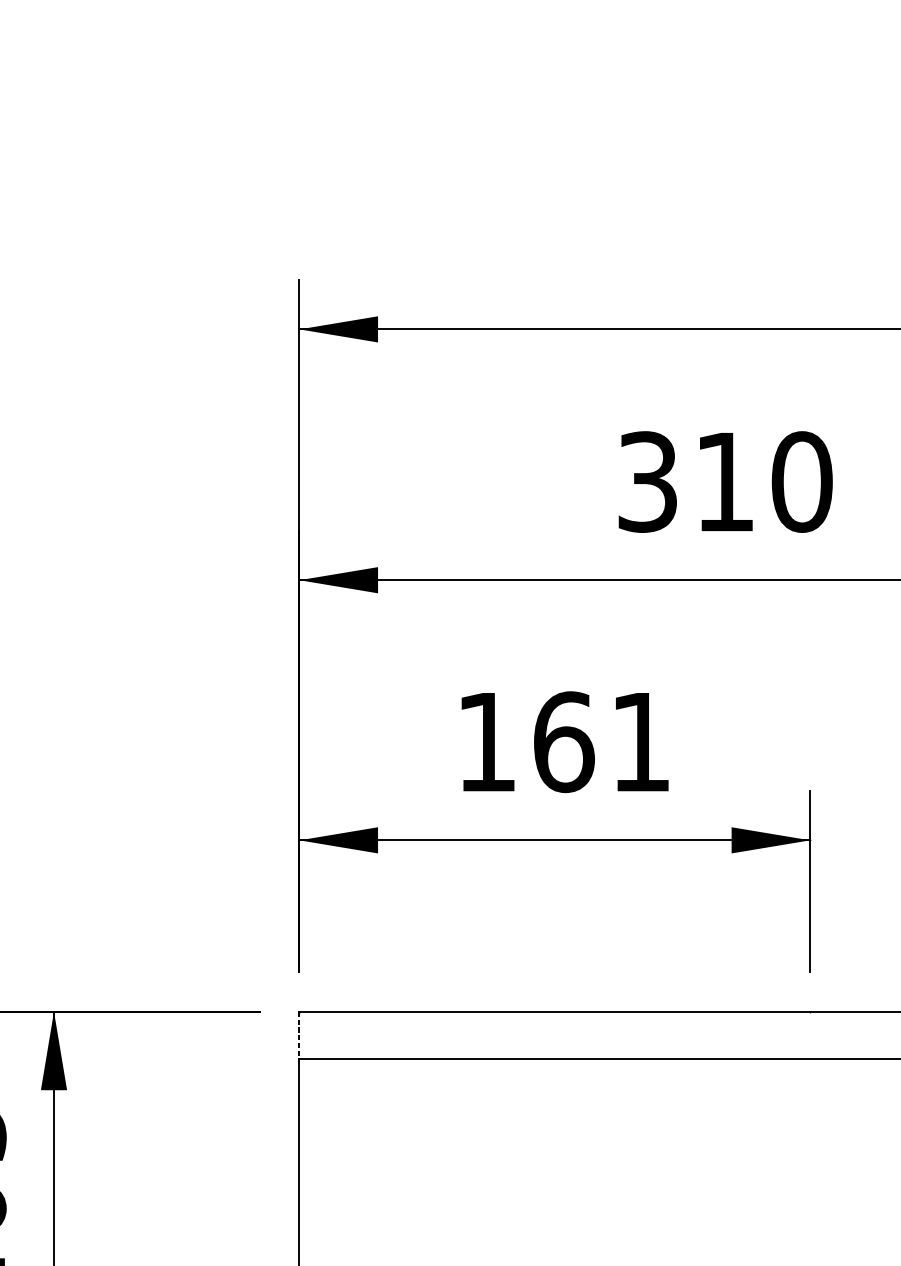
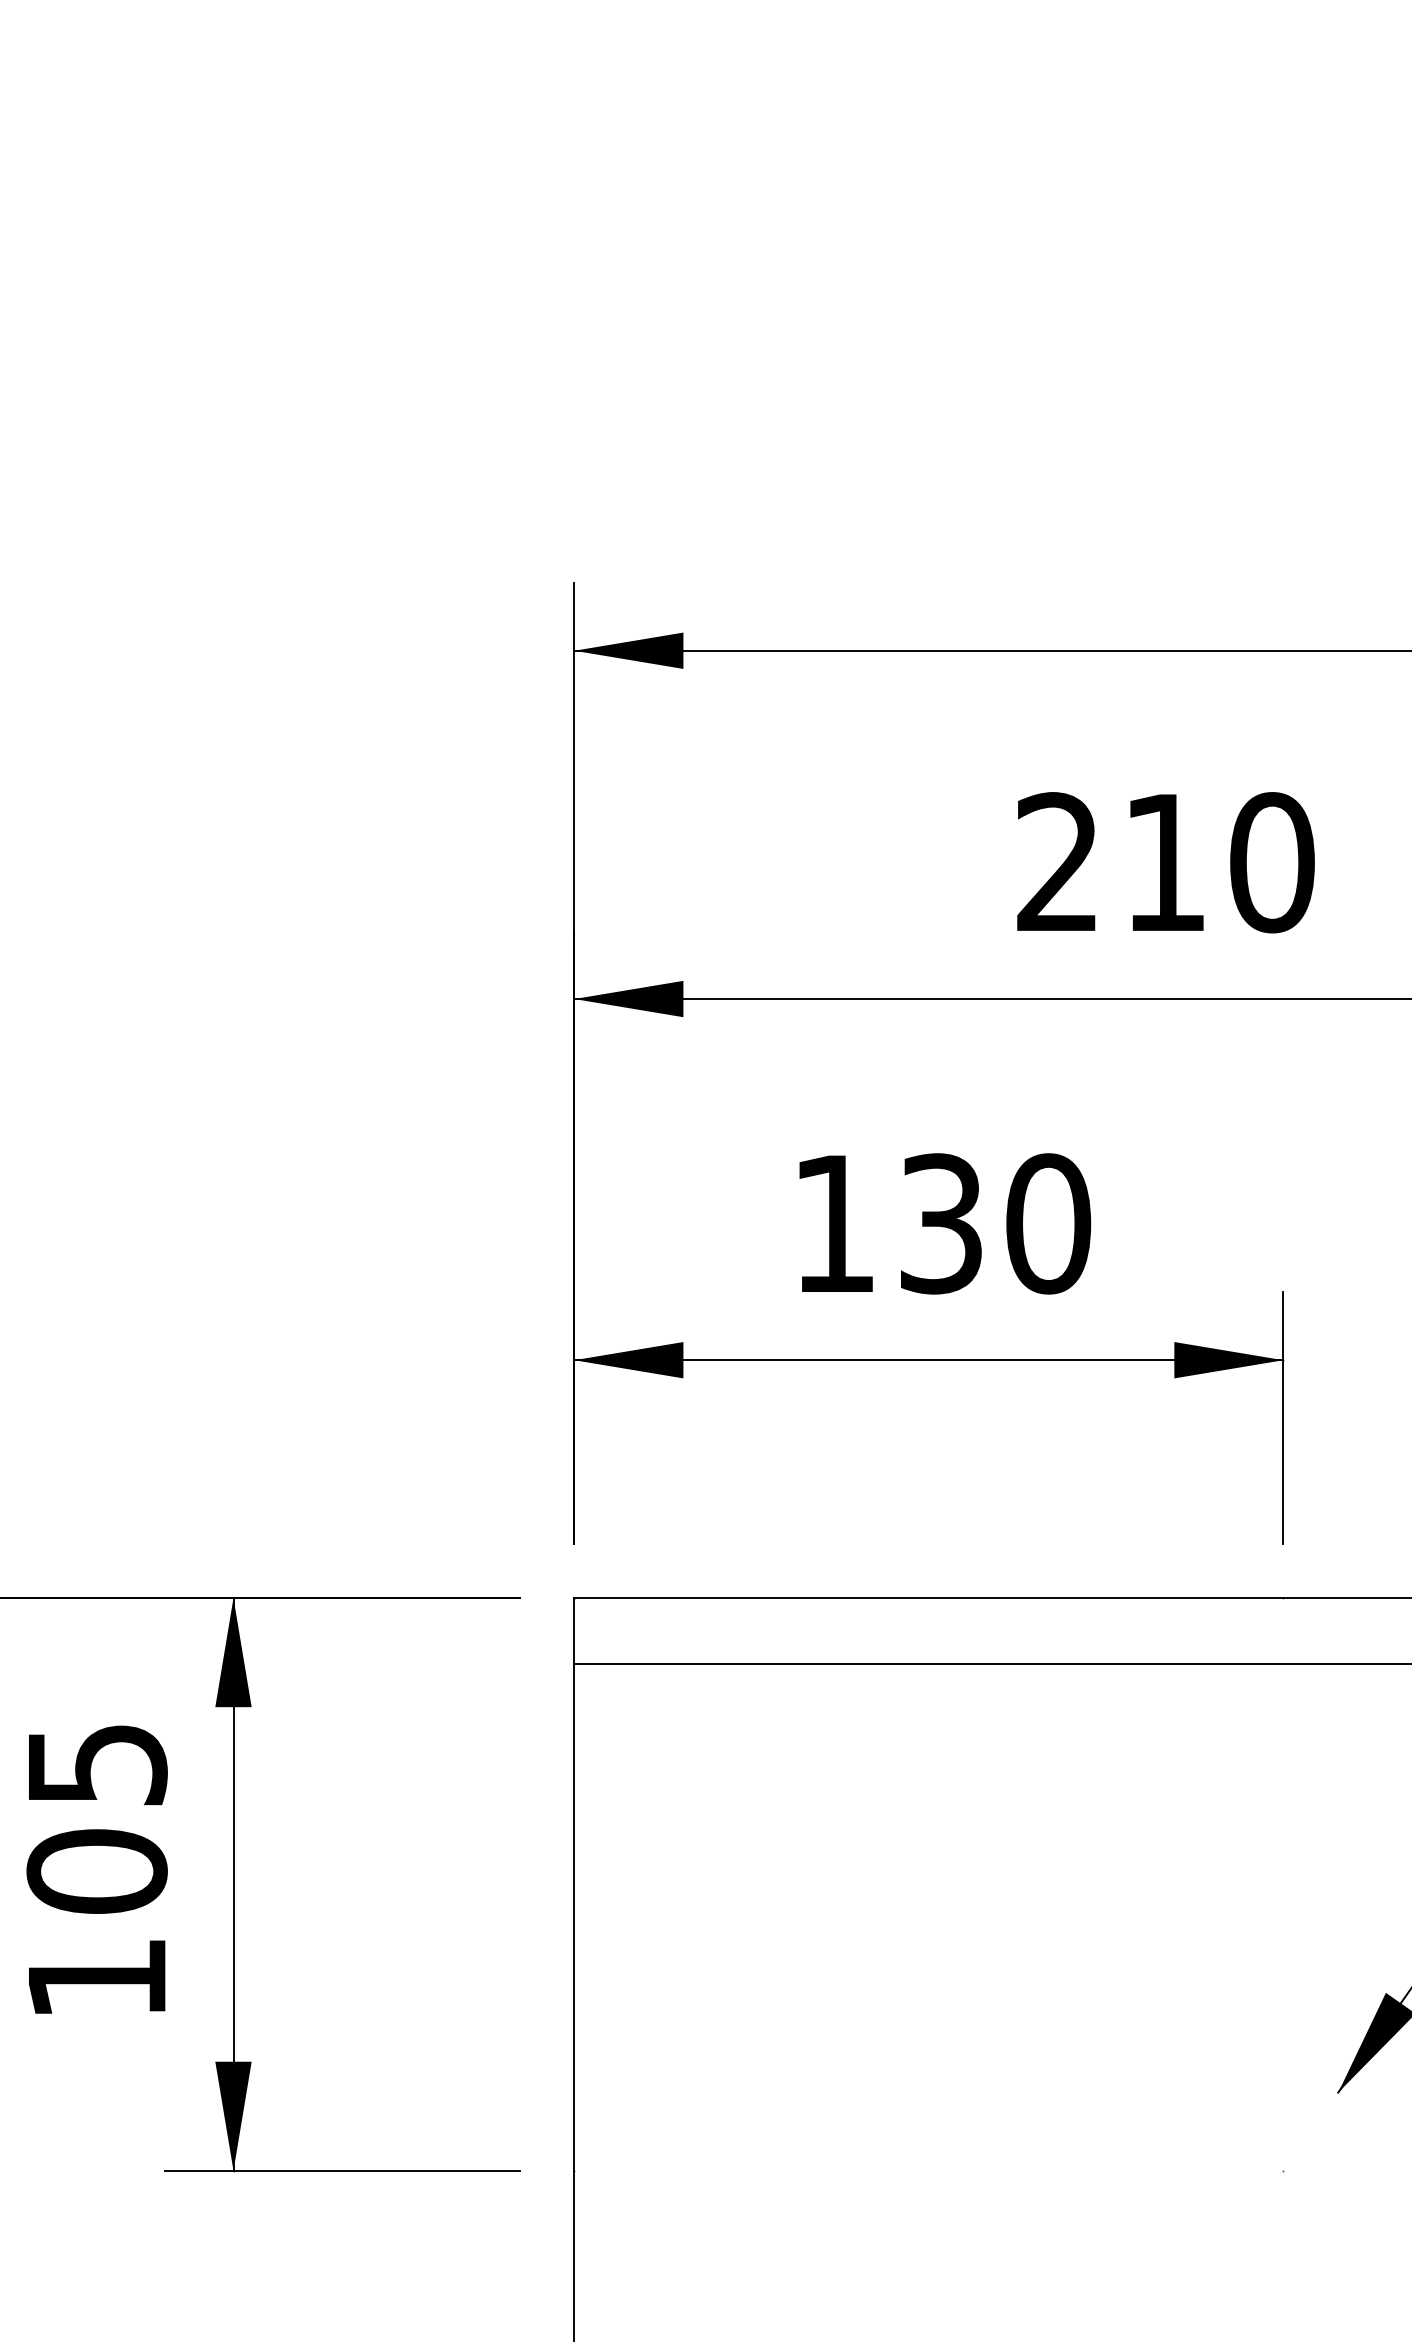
text: (647, 481) -> (1057, 862), 310 -> 210
text: (602, 741) -> (995, 1223), 161 -> 130
line: (299, 1035) -> (574, 1630), dashed -> solid

